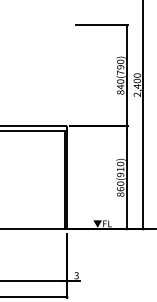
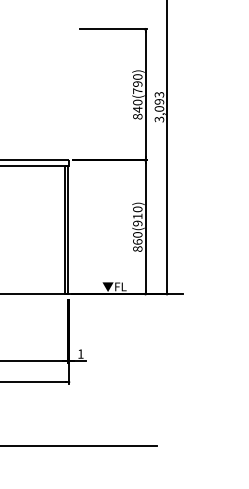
text: (137, 84) -> (159, 106), 2,400 -> 3,093
text: (76, 275) -> (80, 353), 3 -> 1

